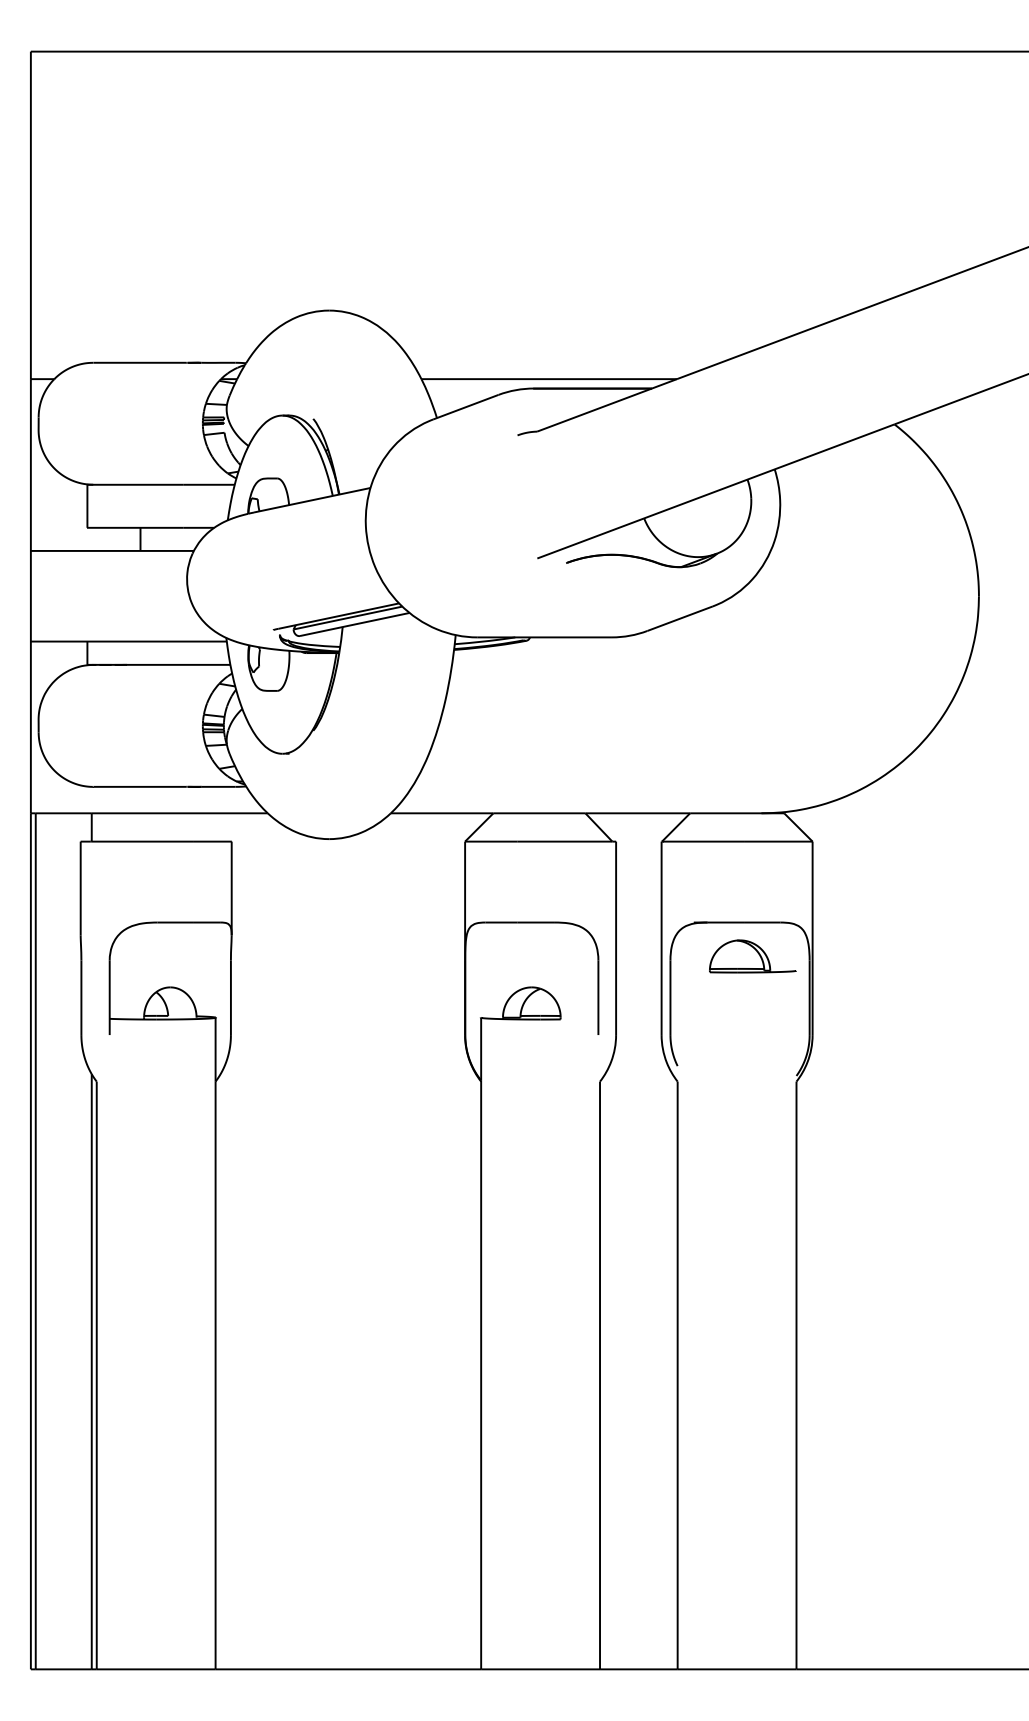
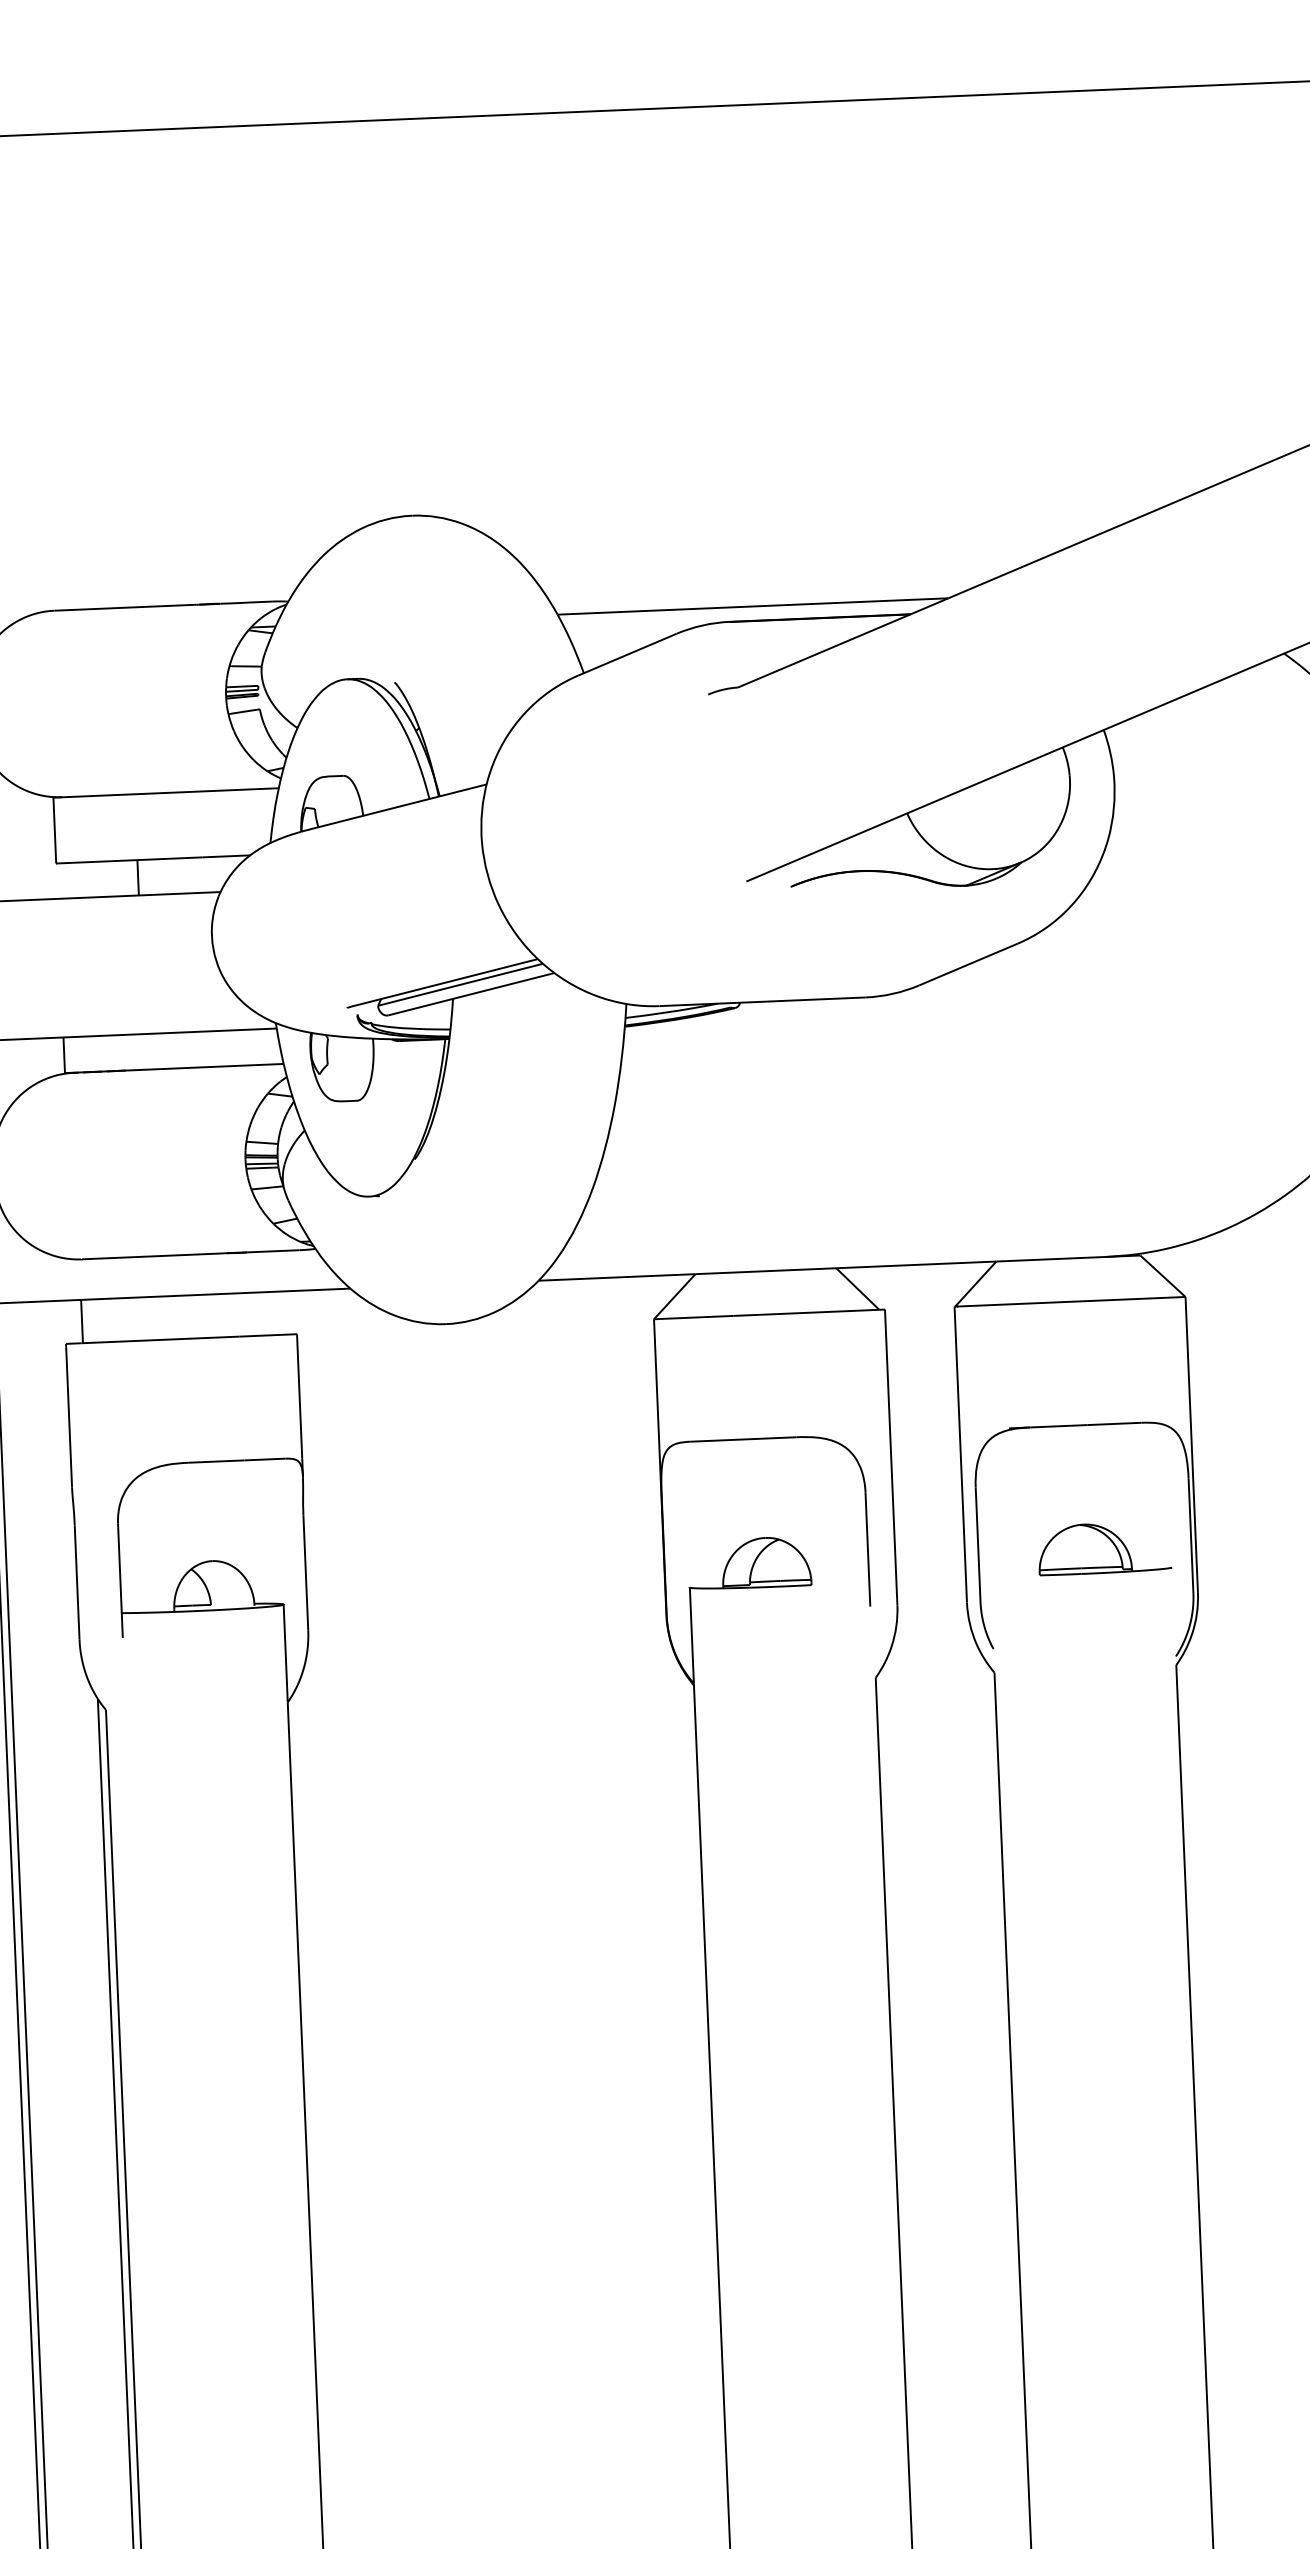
part: (752, 956) -> (1103, 1548), moved

